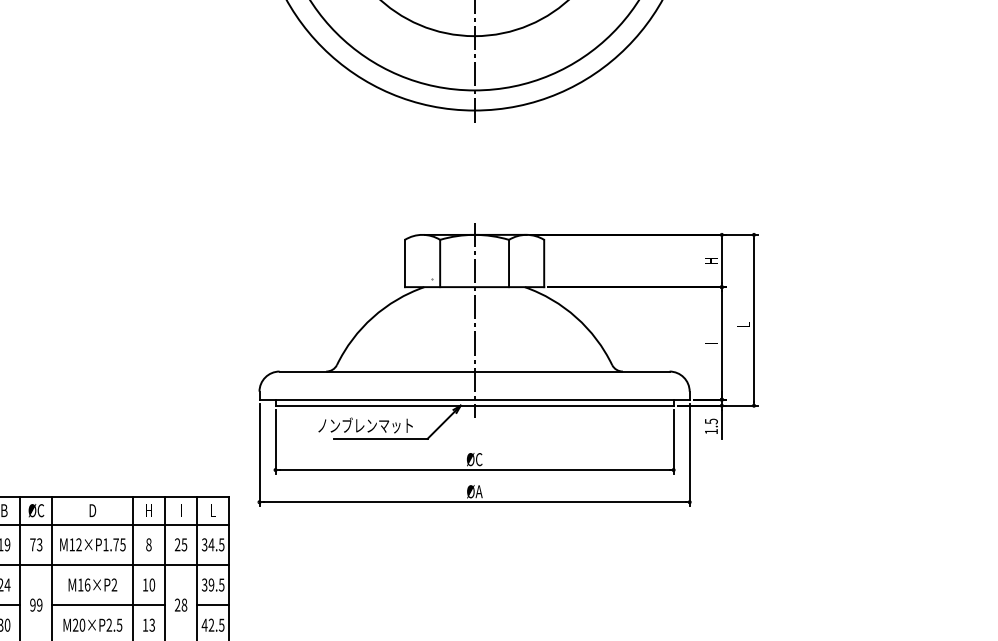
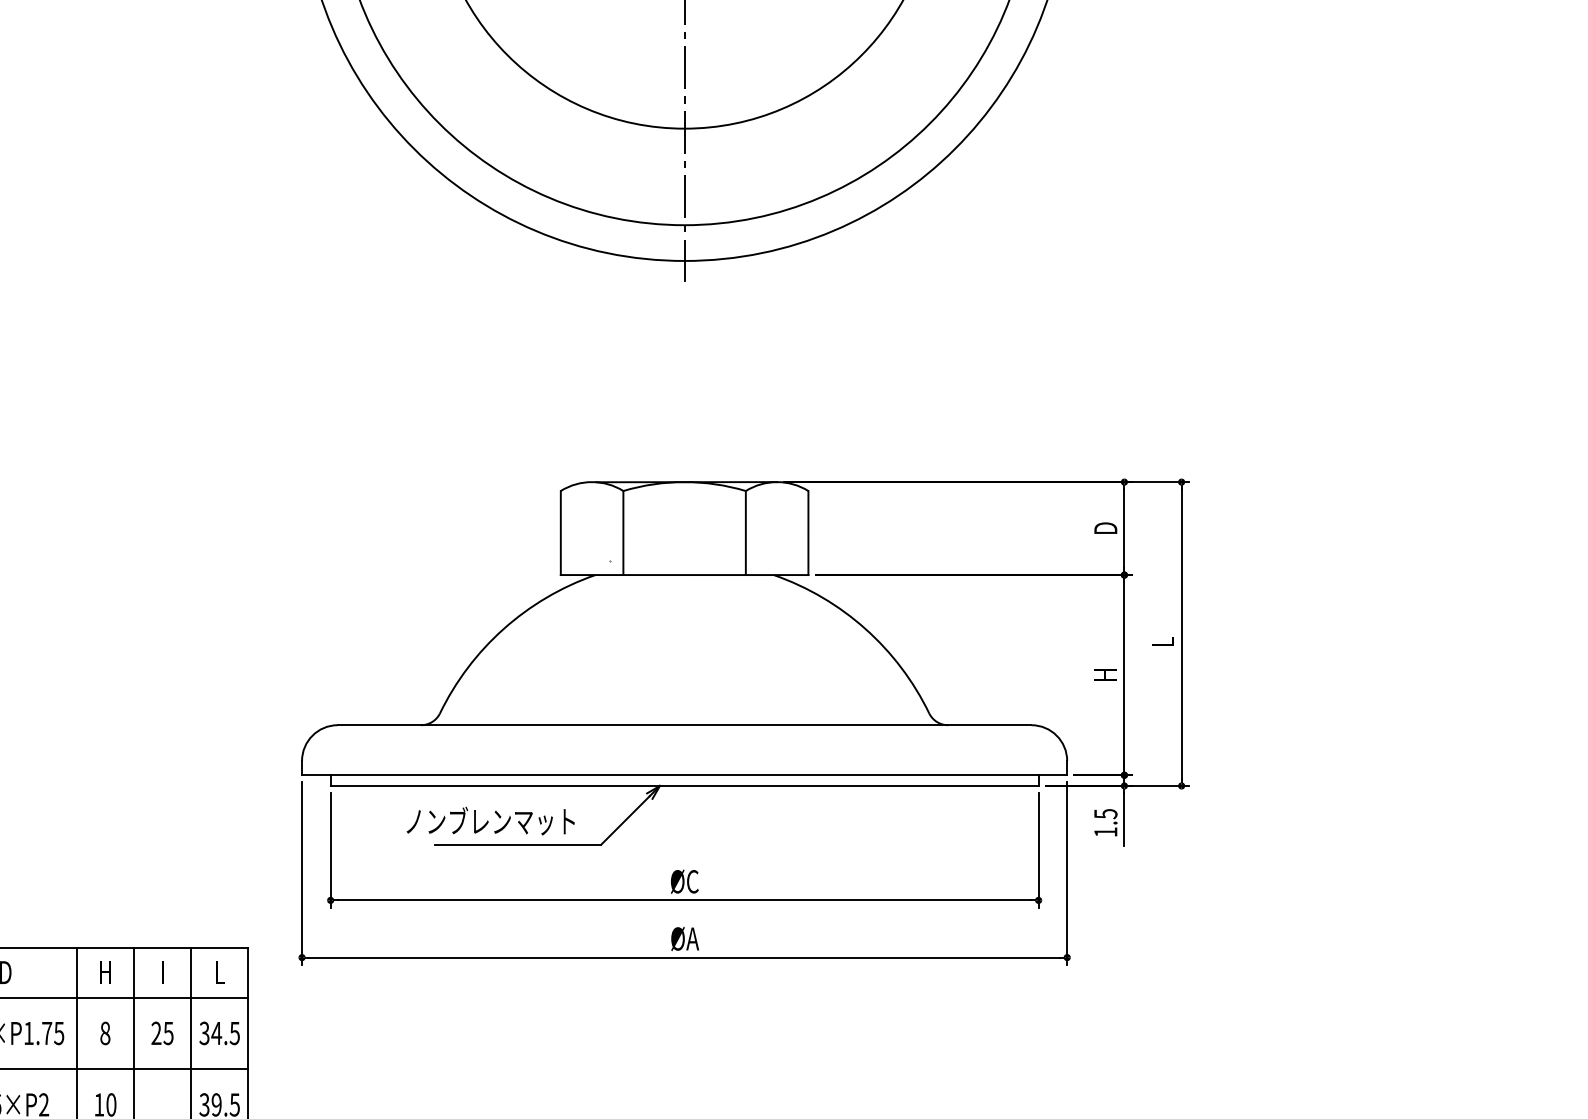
text: (711, 260) -> (1105, 527), H -> D
line: (474, 319) -> (684, 632), removed
text: (711, 343) -> (1105, 675), I -> H

